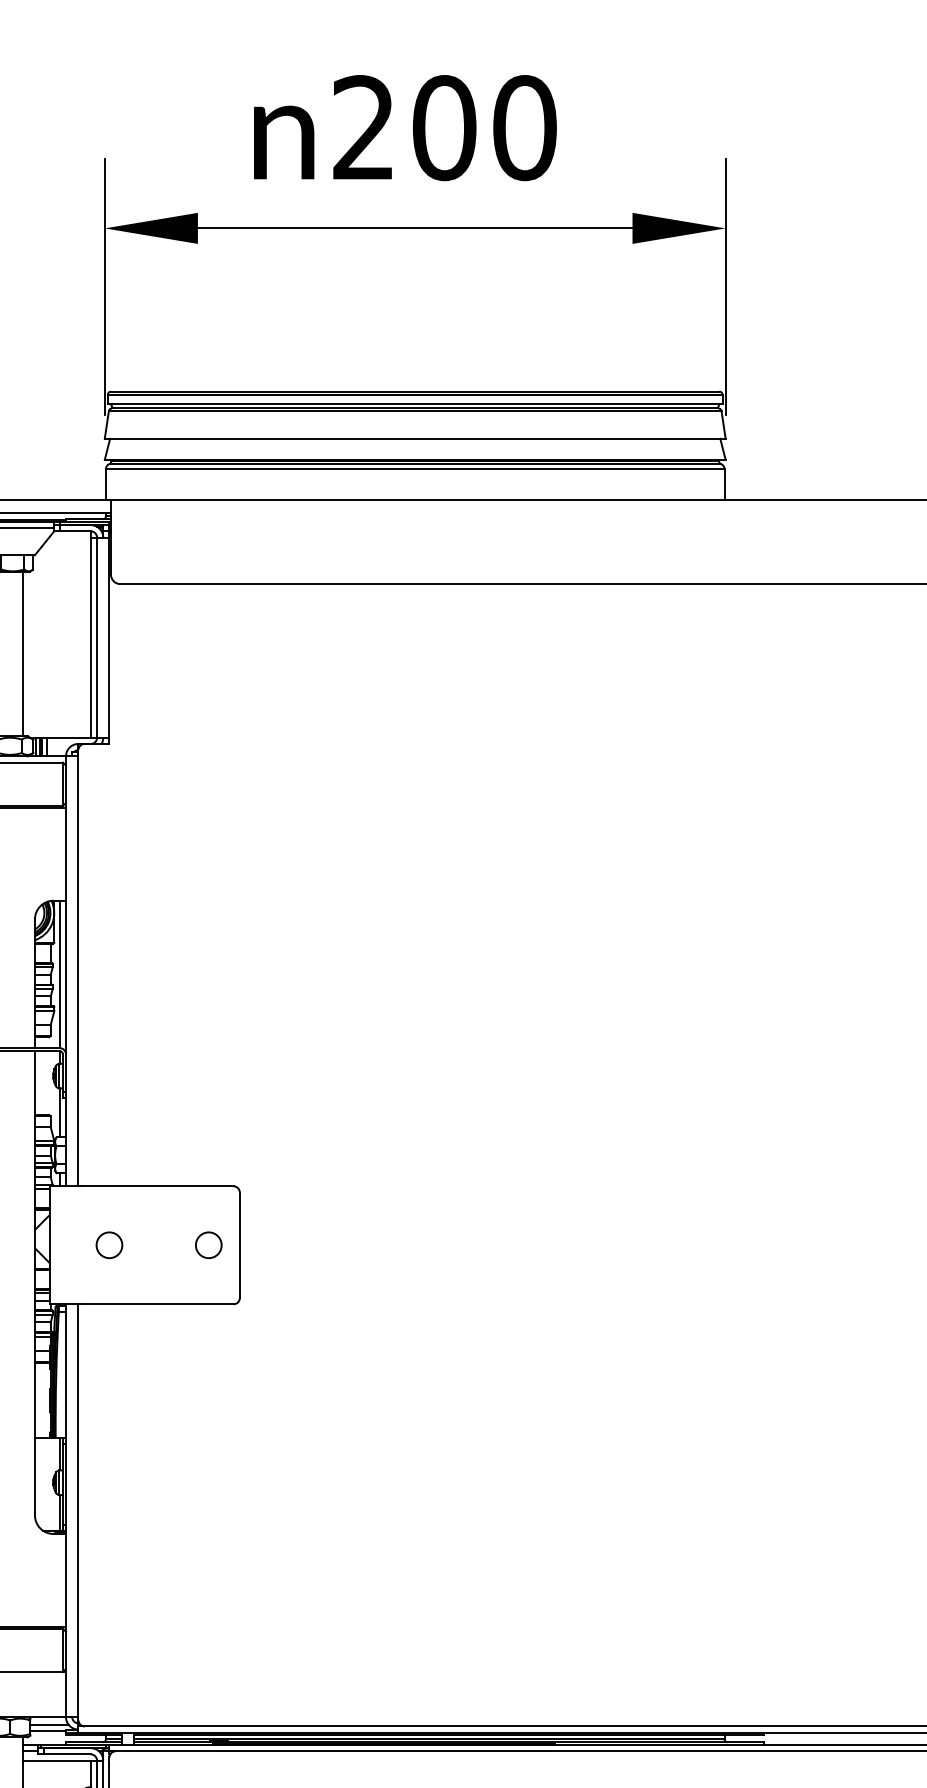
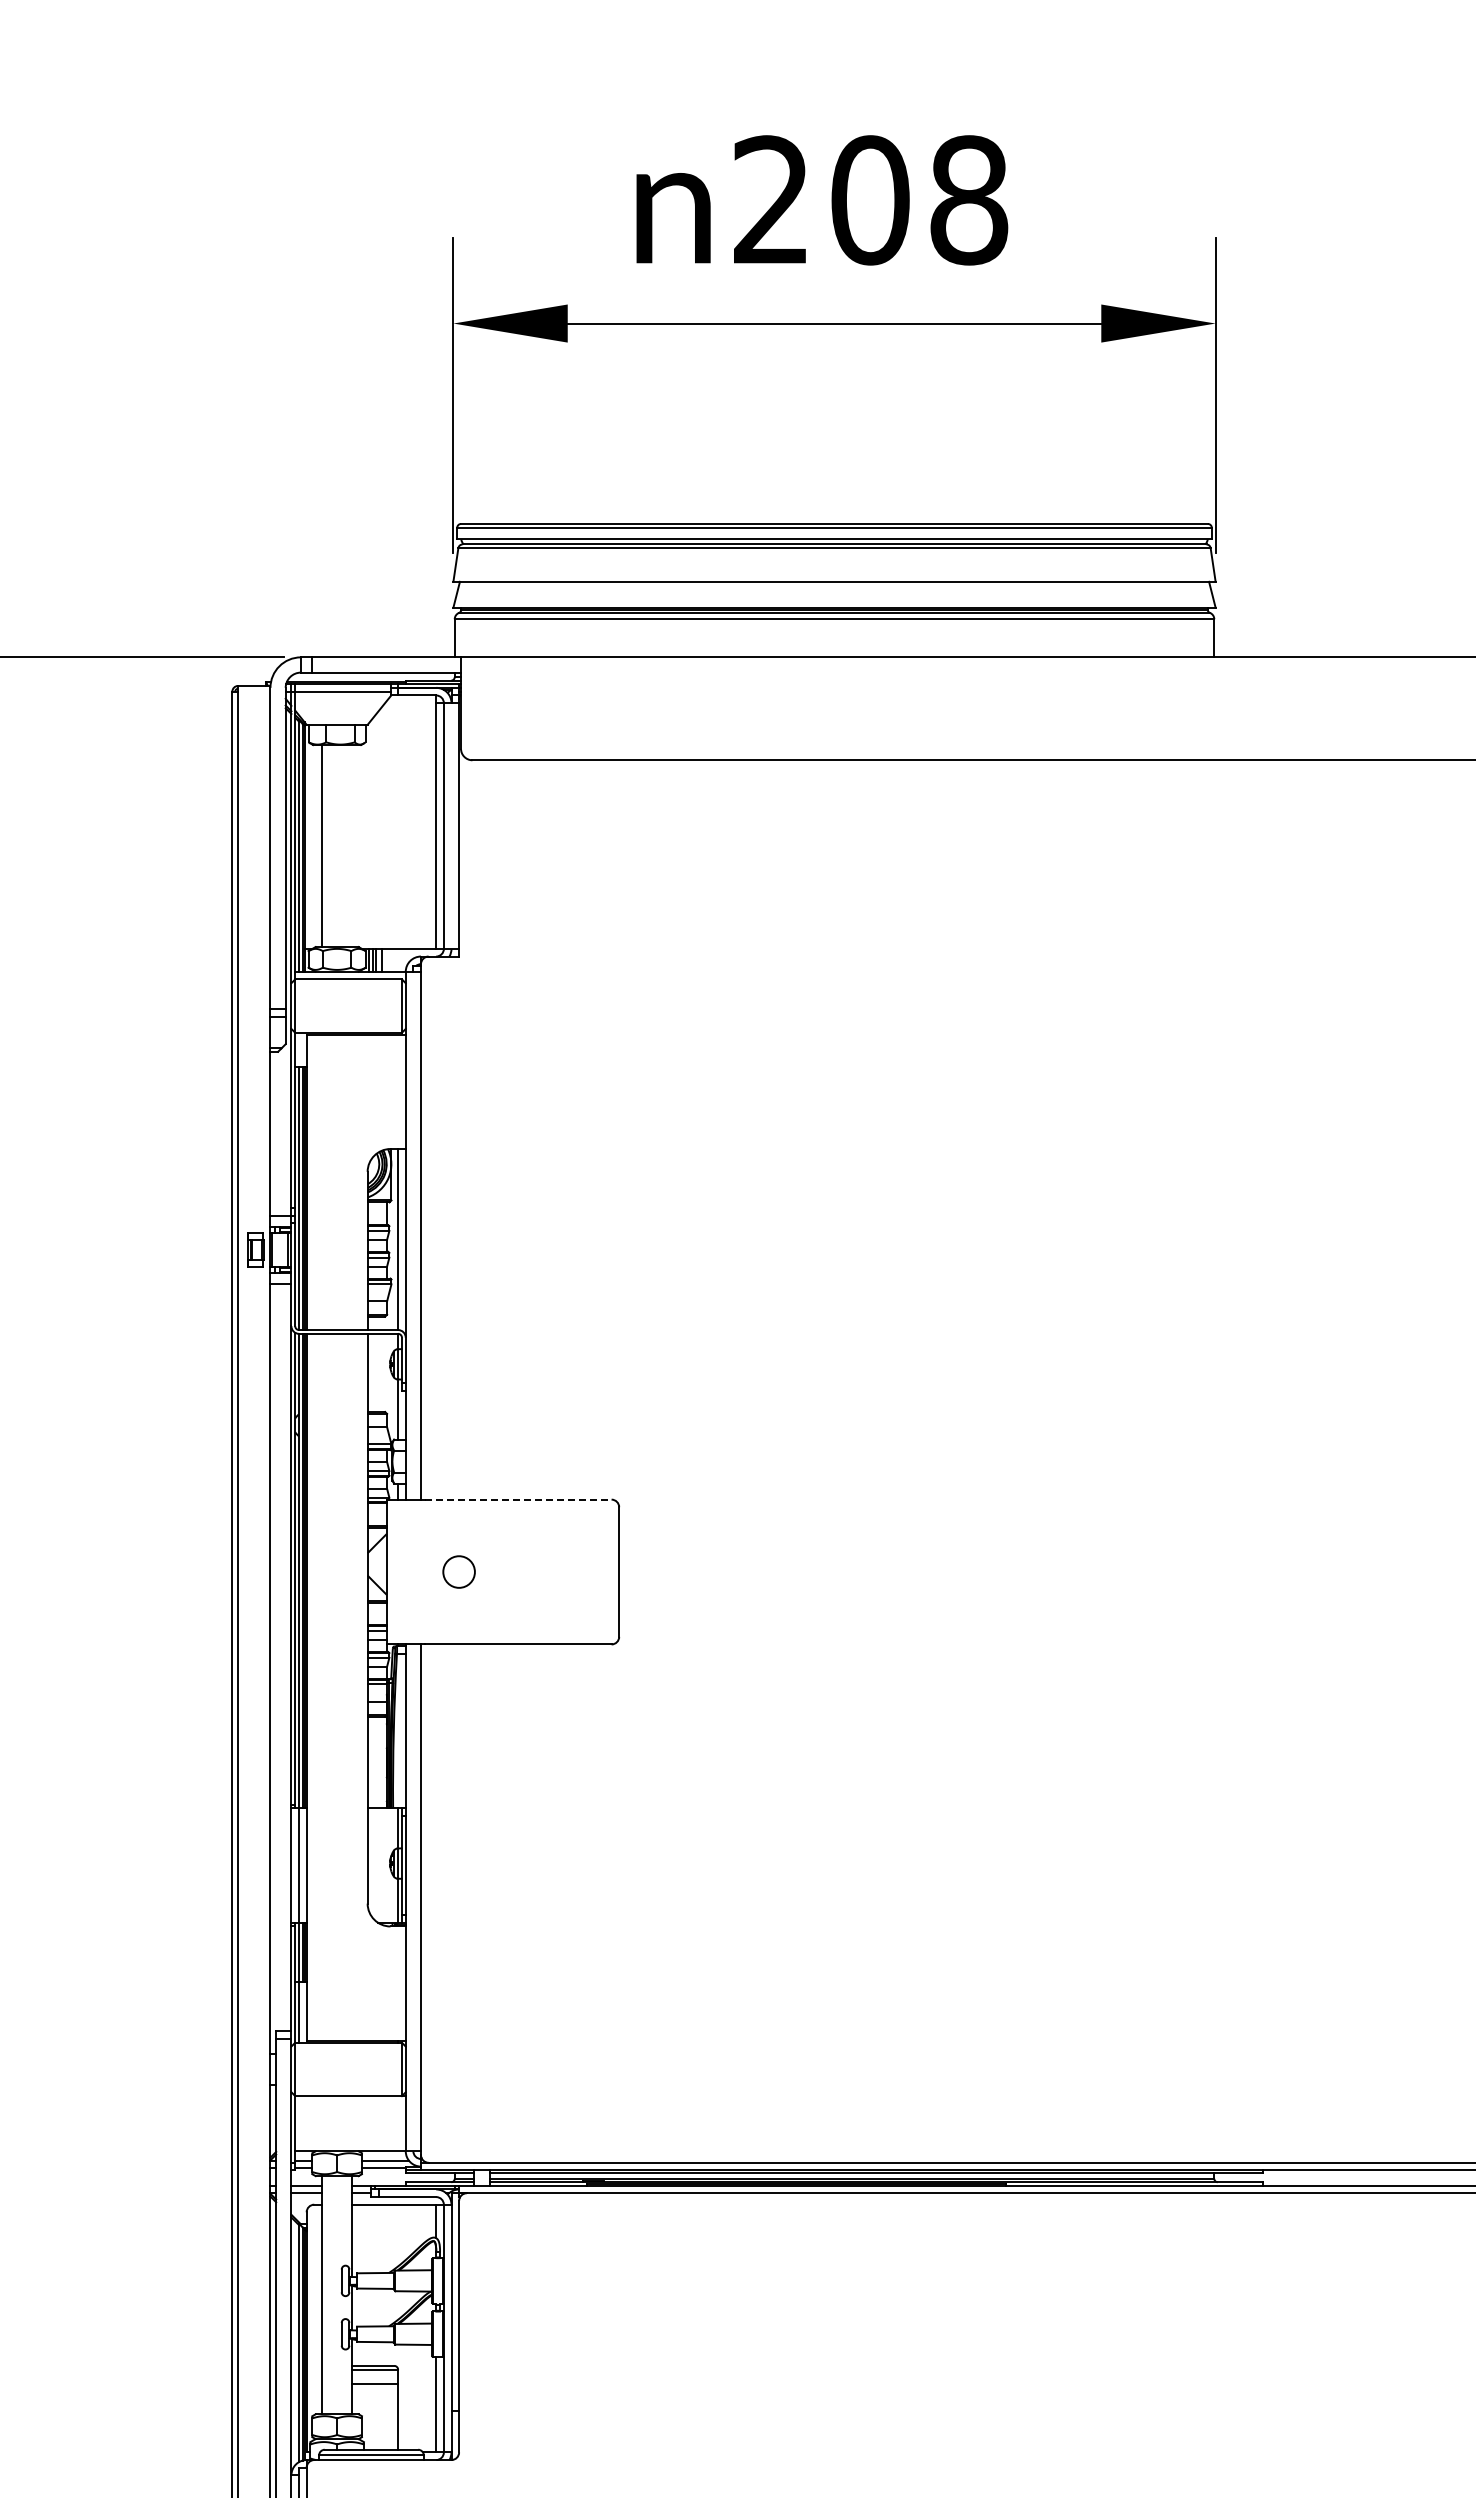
text: (525, 128) -> (969, 200), 200 -> 208
line: (22, 654) -> (352, 846), removed
line: (157, 1186) -> (518, 1499), solid -> dashed
circle: (208, 1244) -> (580, 1571), removed

